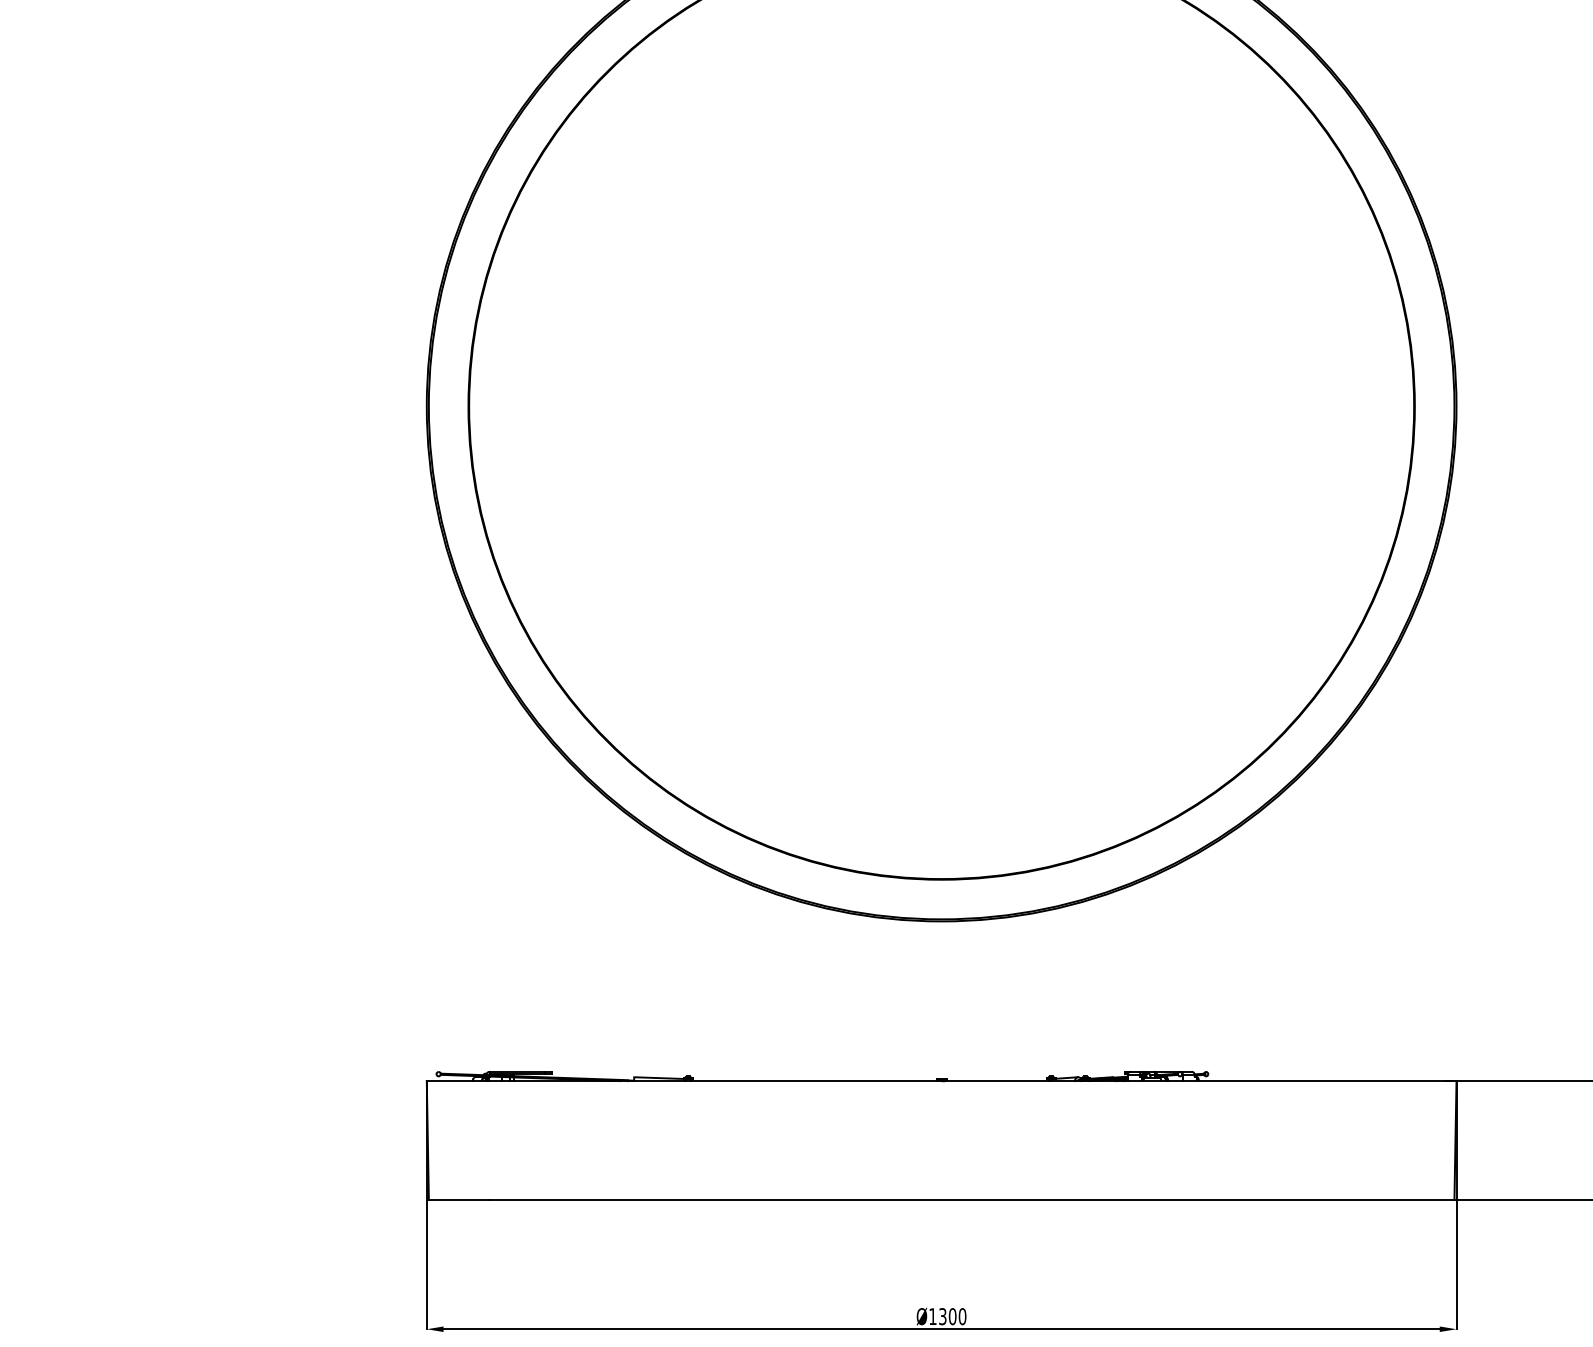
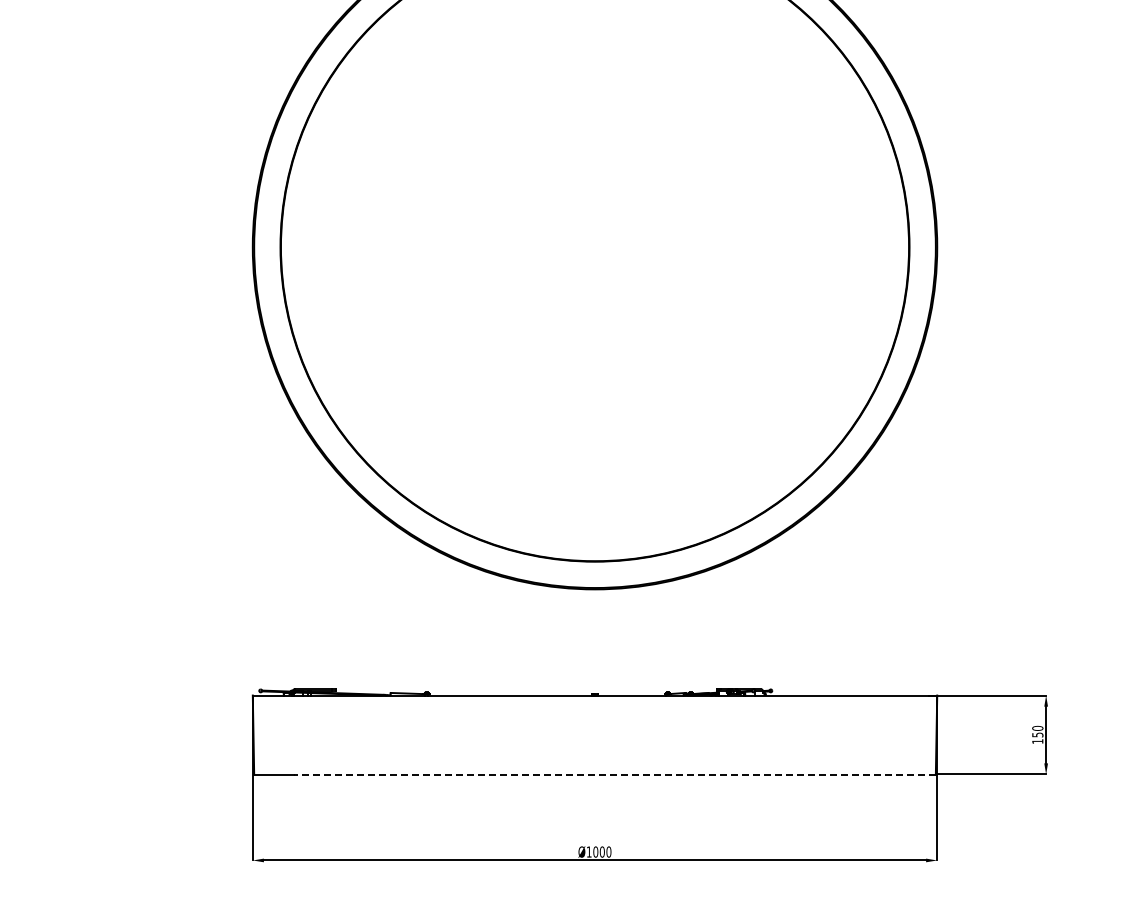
line: (970, 1199) -> (614, 774), solid -> dashed
text: (942, 1315) -> (595, 851), Ø1300 -> Ø1000

